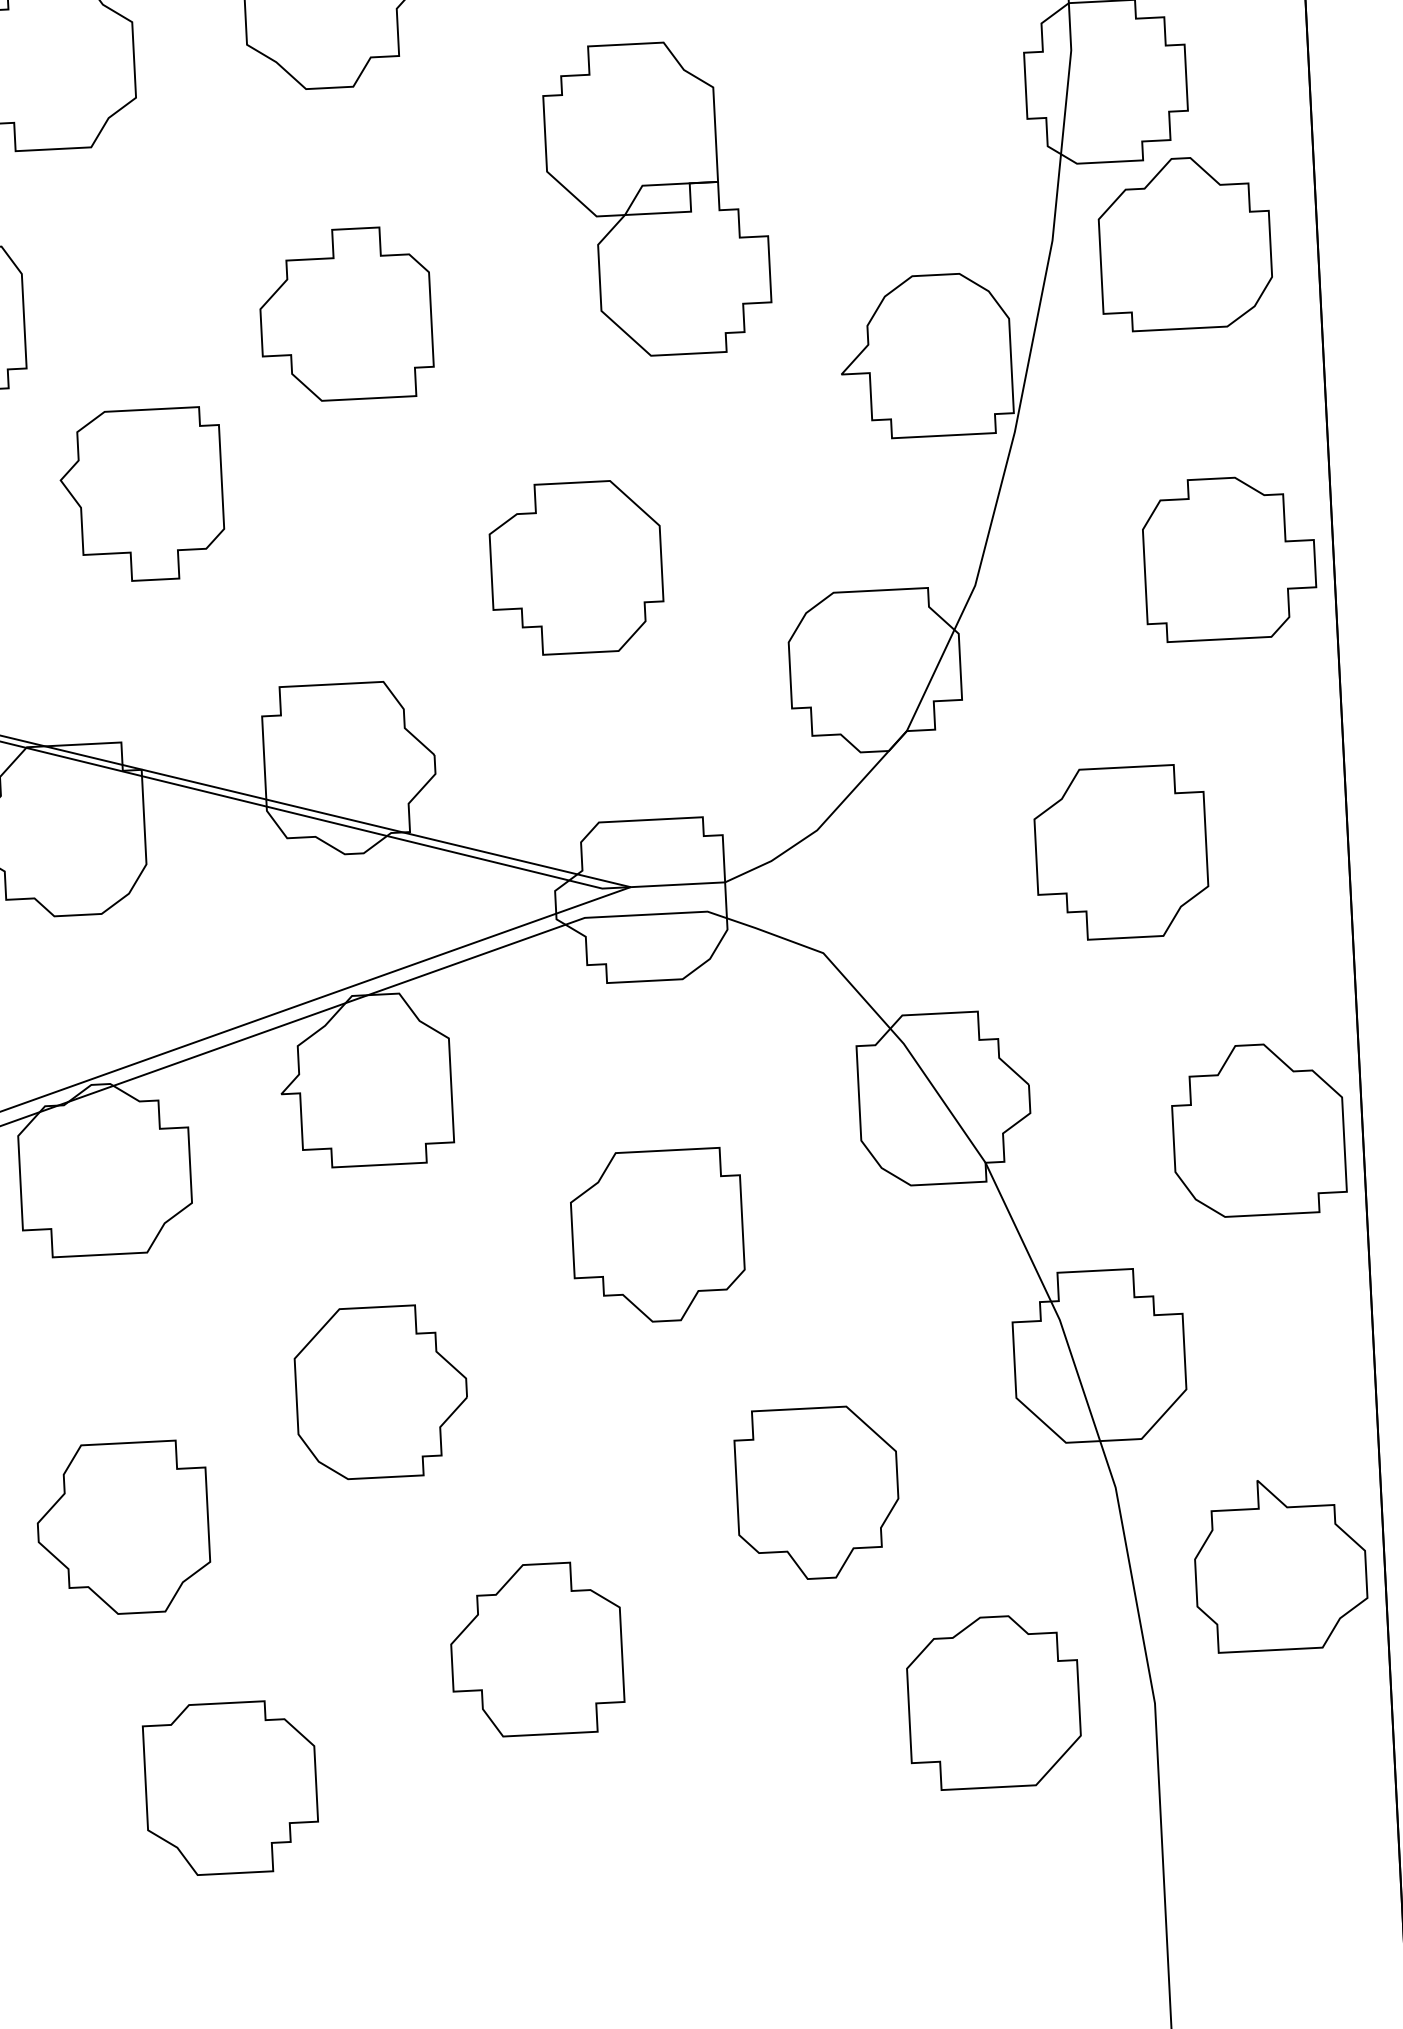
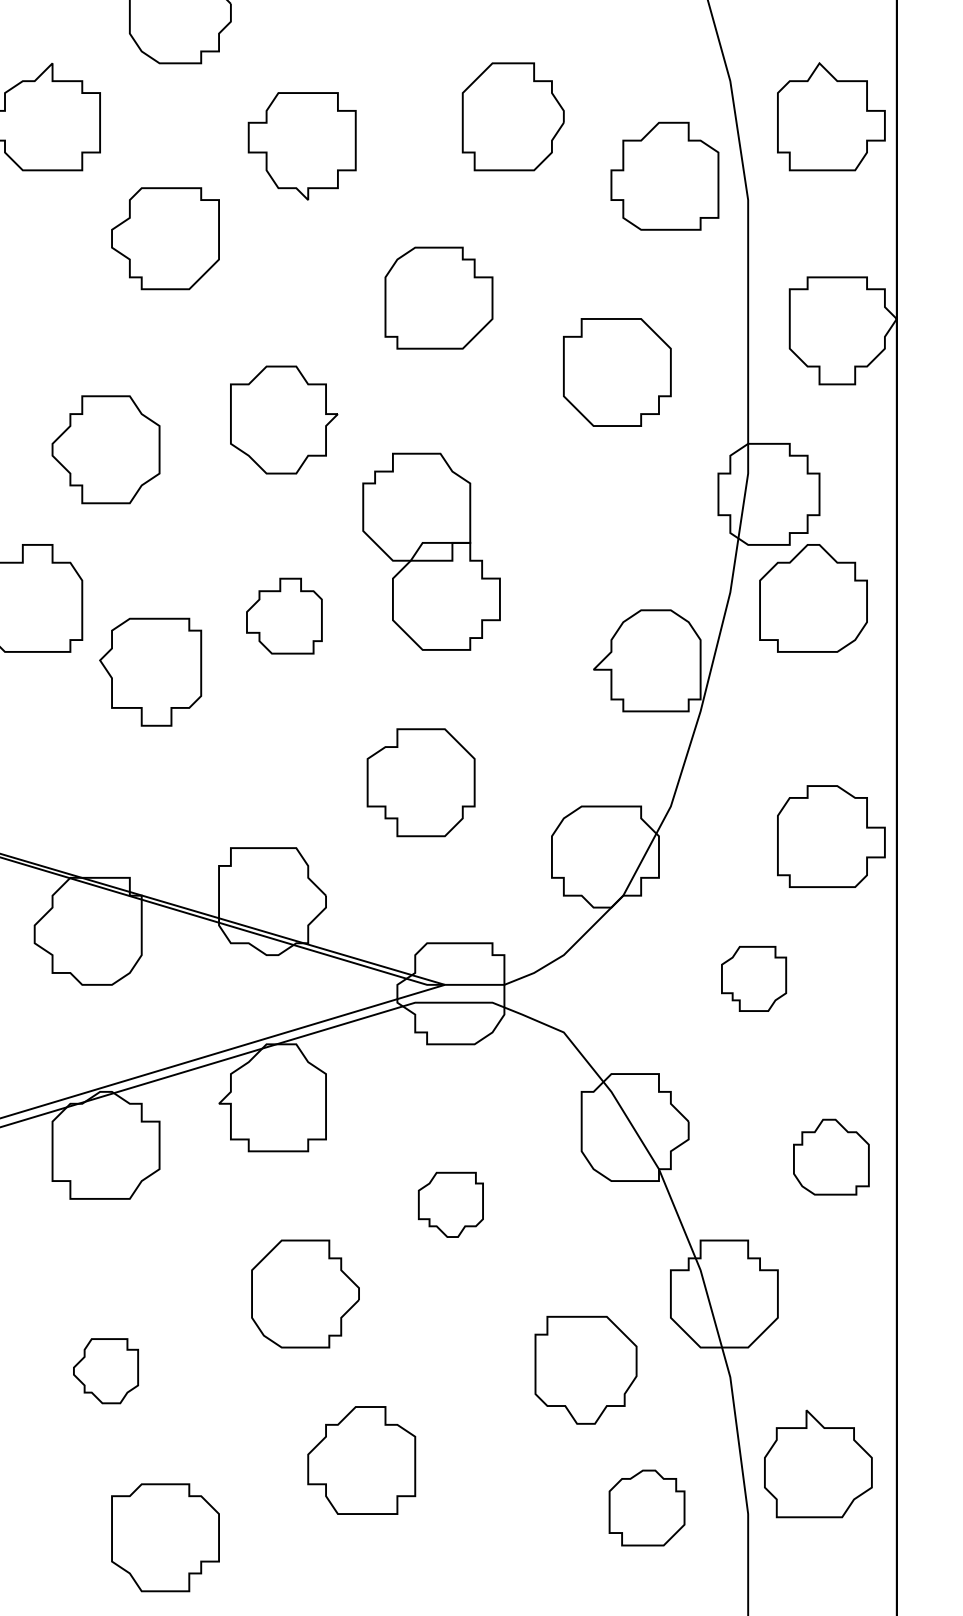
part: (657, 198) -> (431, 551), moved
part: (345, 313) -> (284, 615), size x0.7
part: (141, 493) -> (150, 671), moved
part: (1229, 558) -> (831, 836), moved
part: (1120, 852) -> (753, 978), size x0.6
part: (1258, 1128) -> (831, 1156), size x0.7
part: (657, 1235) -> (450, 1204), size x0.6
part: (381, 1391) -> (305, 1293), moved
part: (816, 1492) -> (585, 1369), moved
part: (122, 1527) -> (105, 1370), size x0.6
part: (1280, 1564) -> (818, 1463), moved
part: (992, 1701) -> (646, 1507), size x0.7

